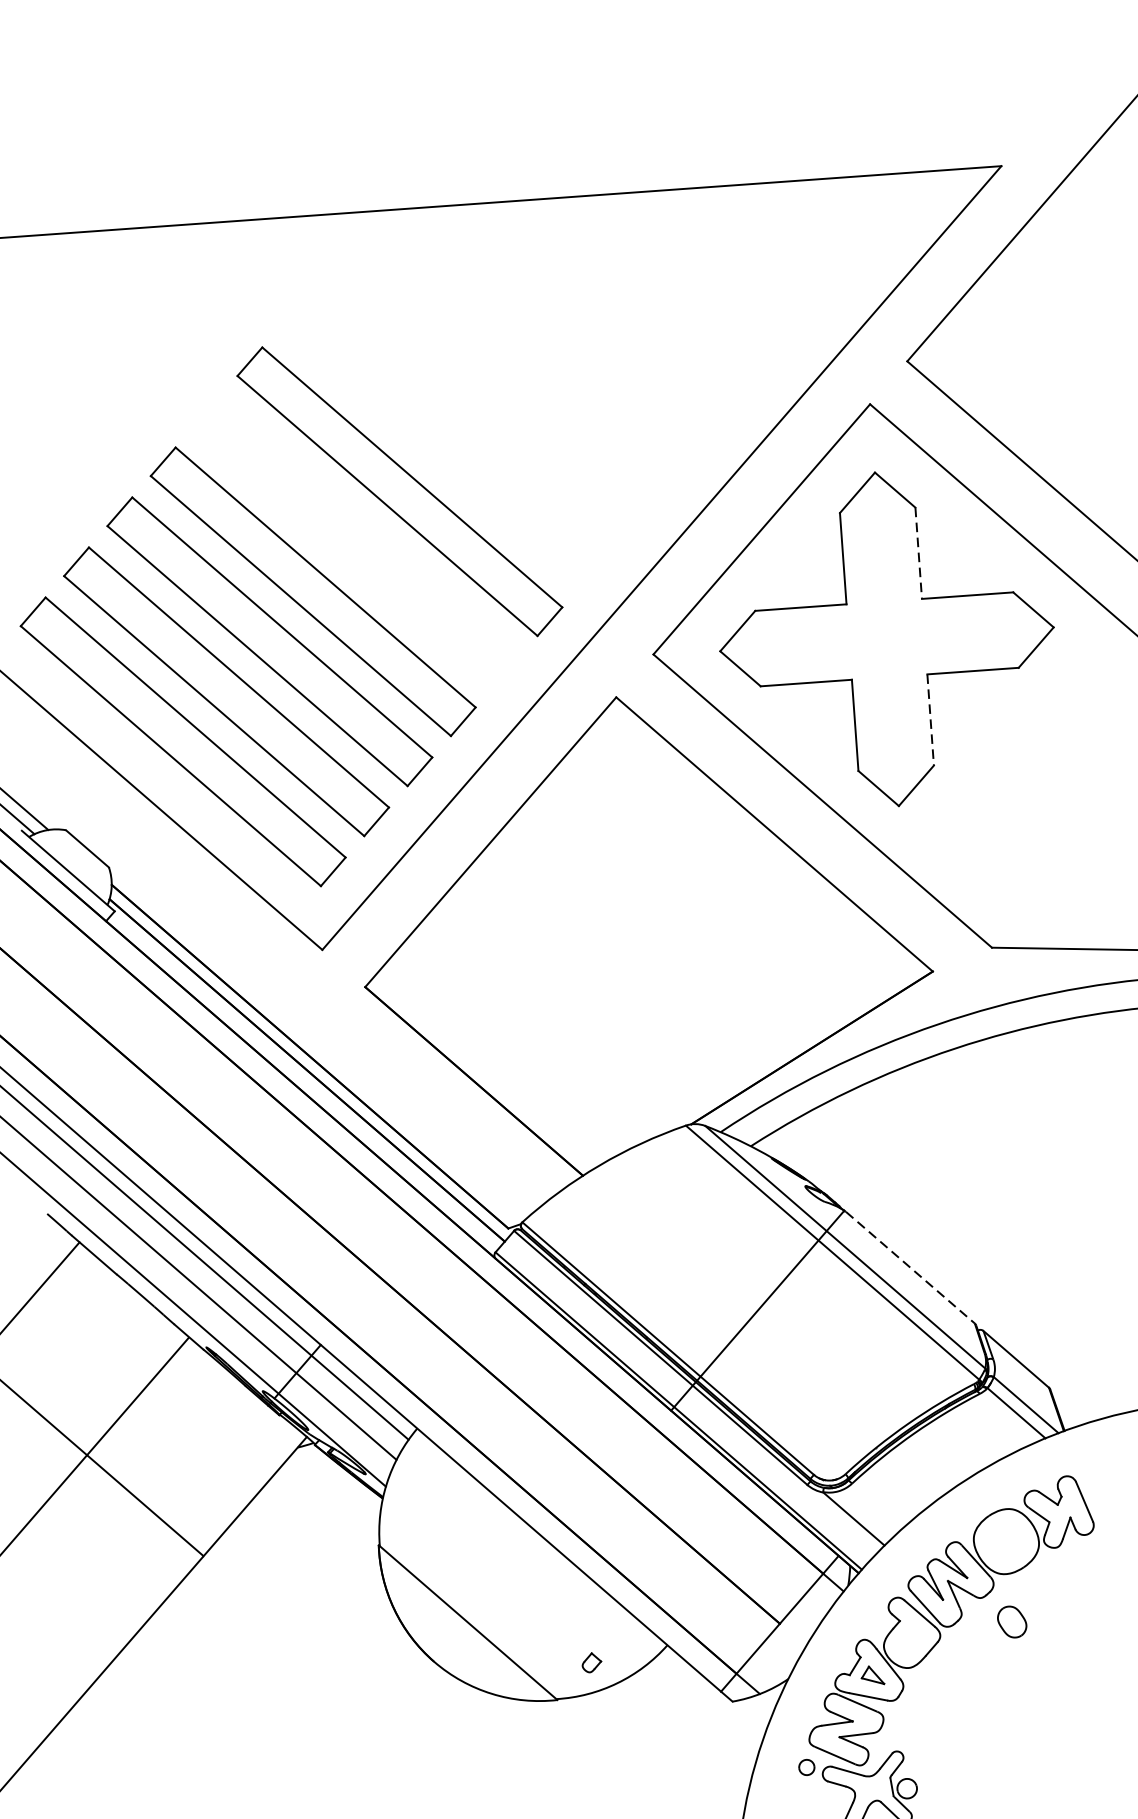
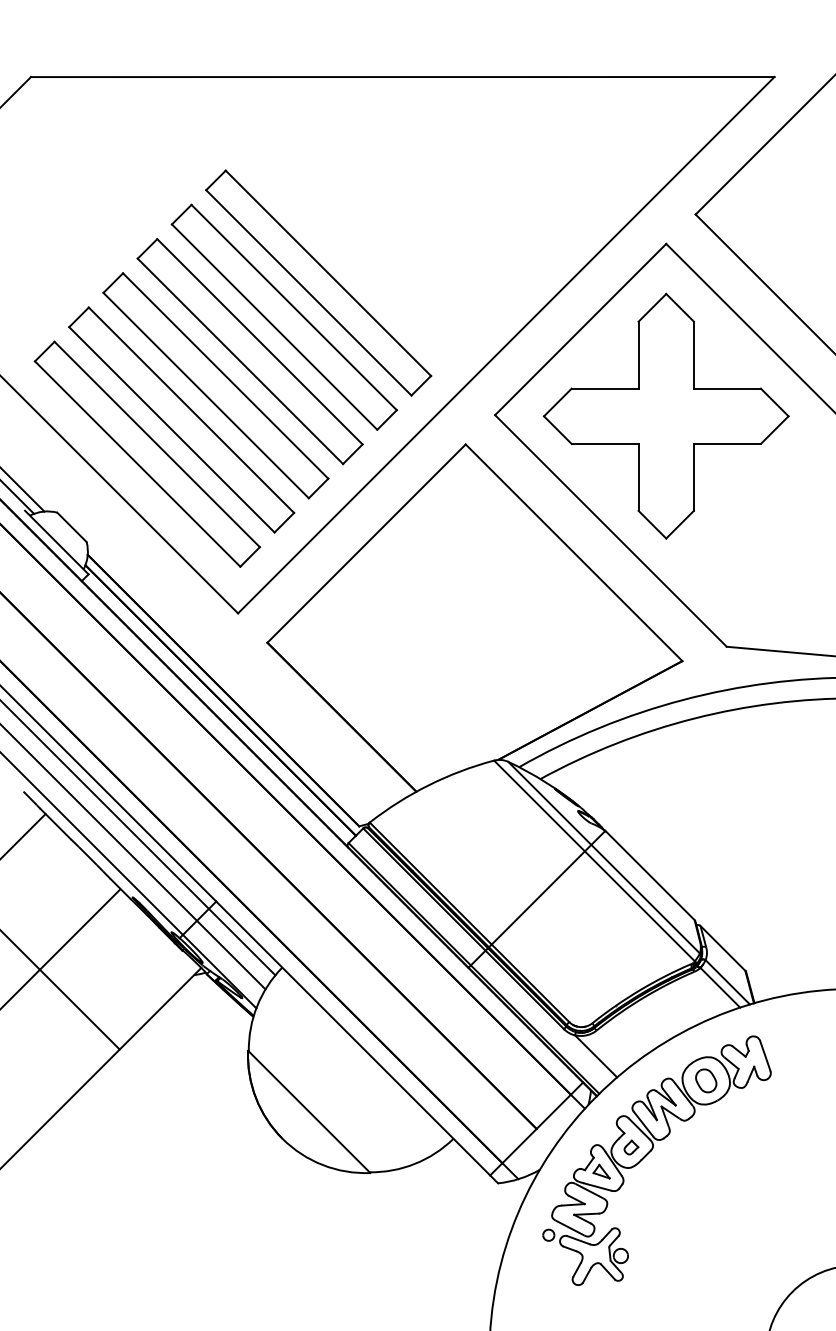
part: (355, 540) -> (283, 316), added
line: (918, 553) -> (693, 355), dashed -> solid
line: (930, 720) -> (693, 477), dashed -> solid
line: (910, 1268) -> (650, 876), dashed -> solid
part: (1012, 1621) -> (706, 1080), moved
part: (591, 1662) -> (631, 1147), moved

